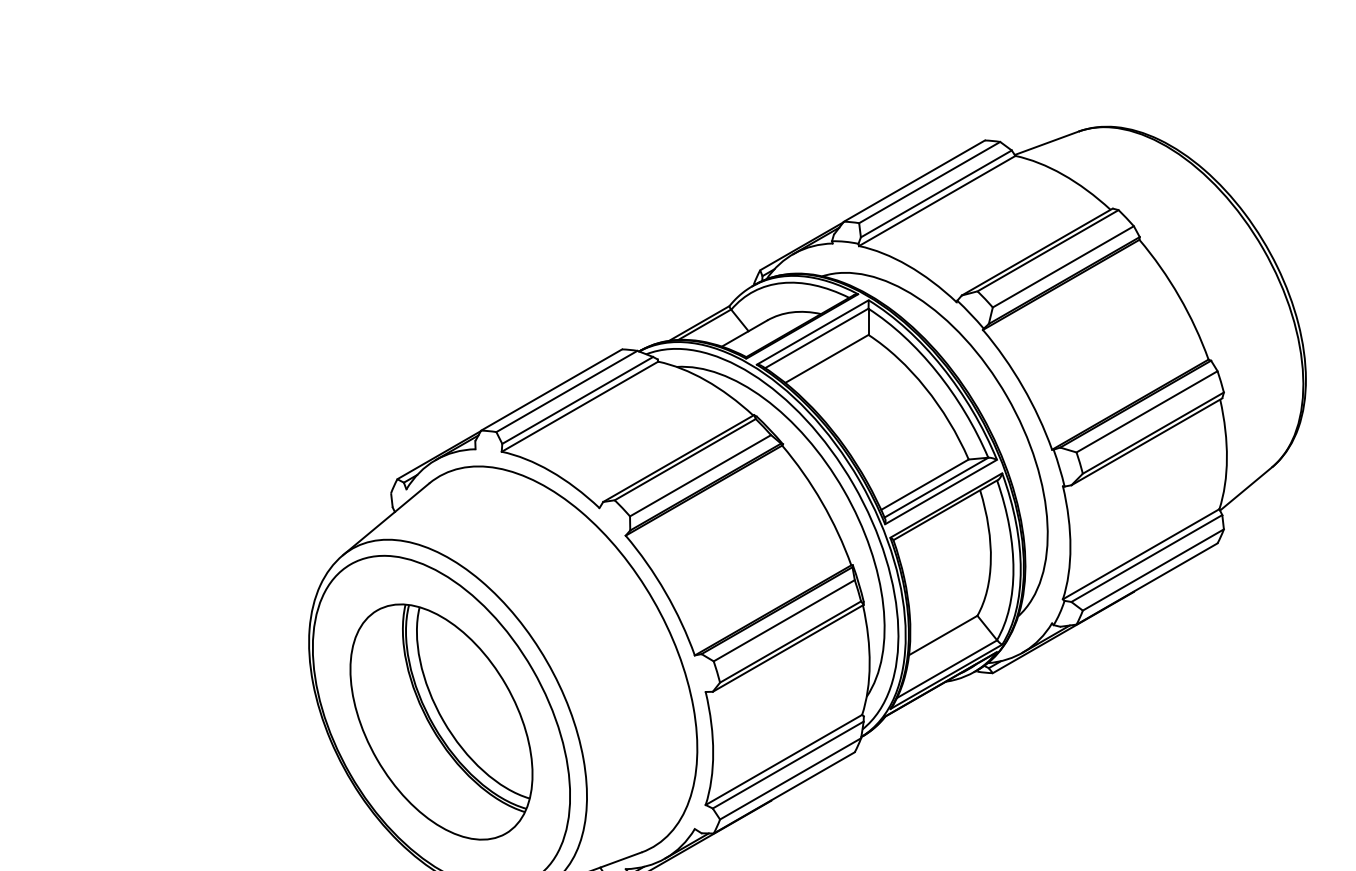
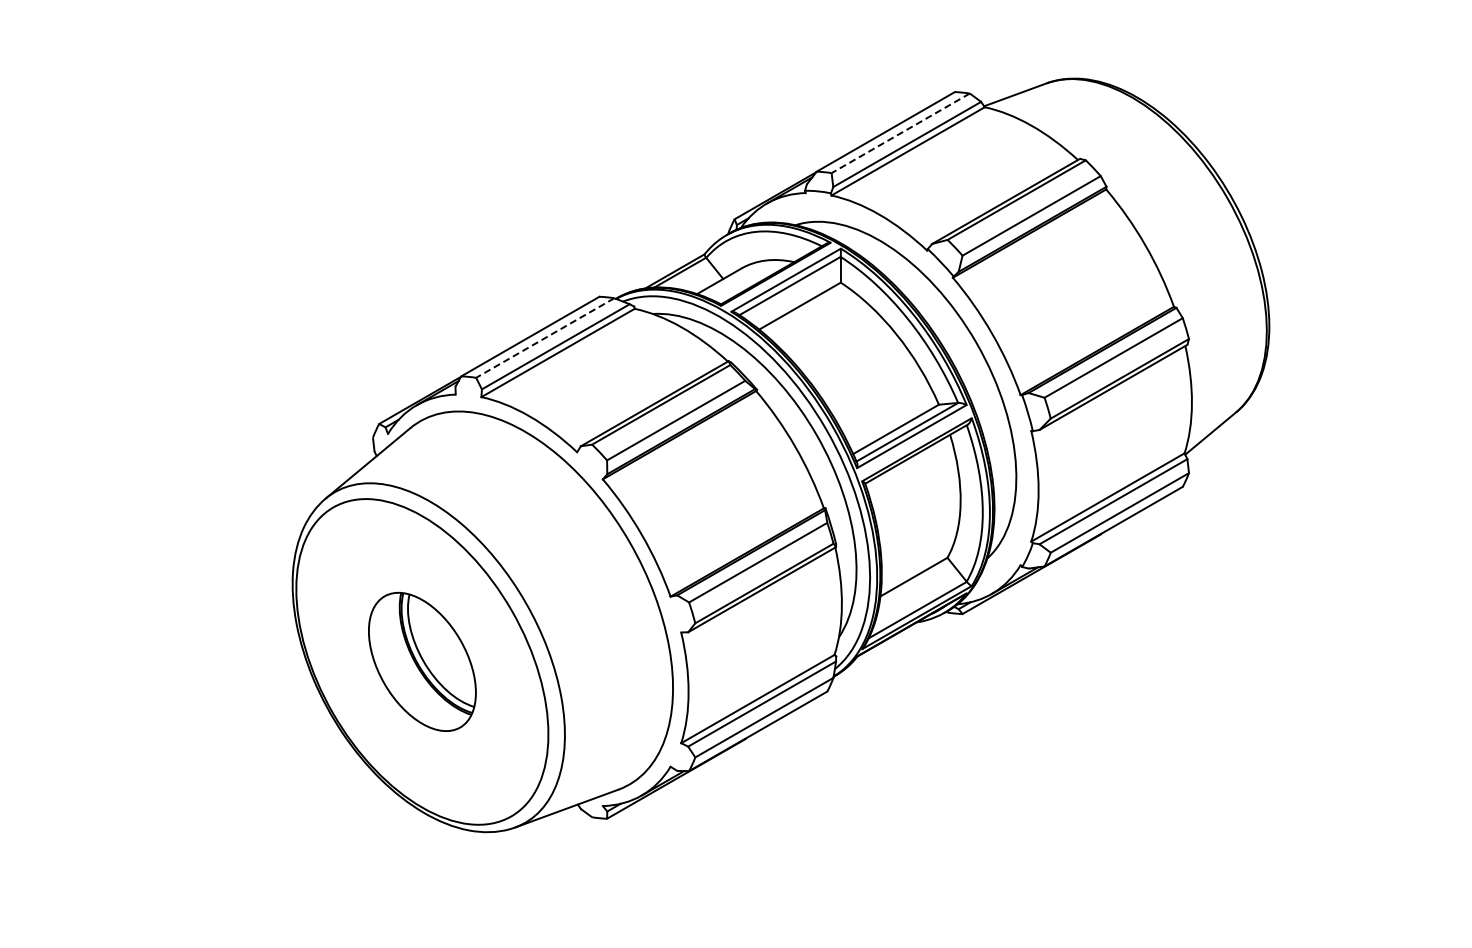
line: (929, 182) -> (900, 133), solid -> dashed
line: (567, 391) -> (545, 338), solid -> dashed
part: (441, 721) -> (422, 661), size x0.6

